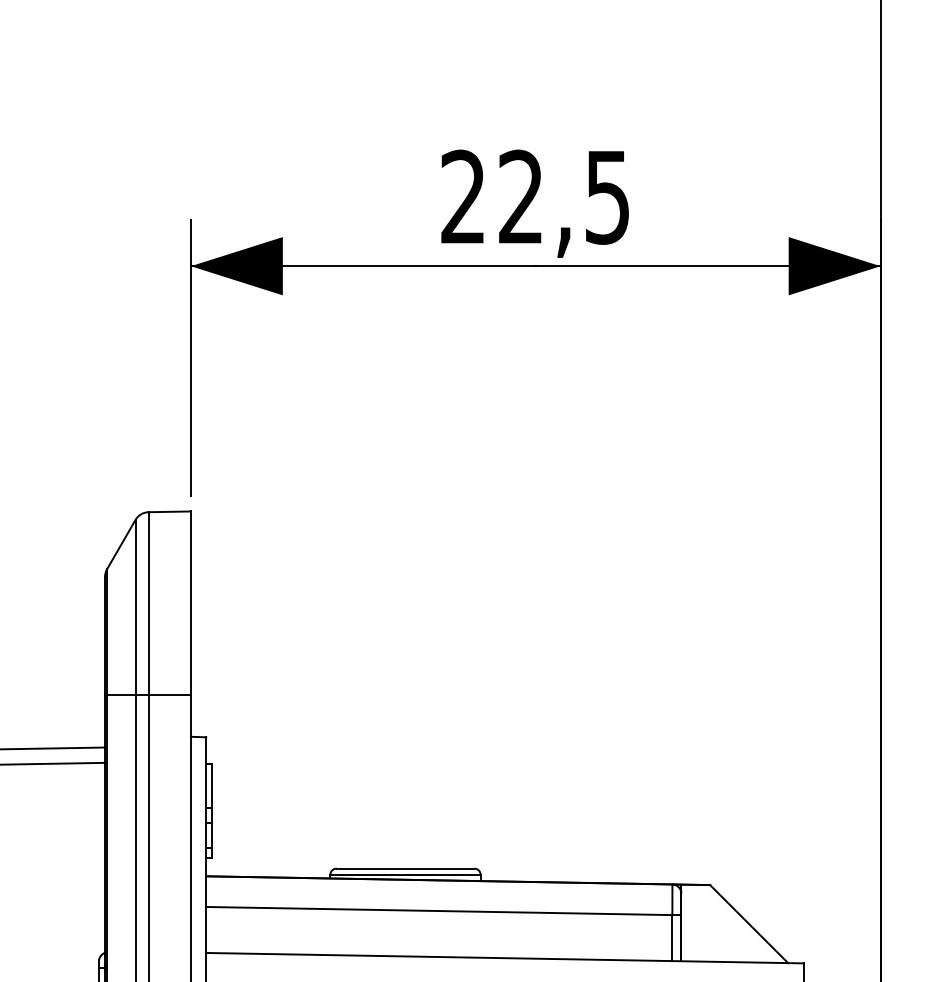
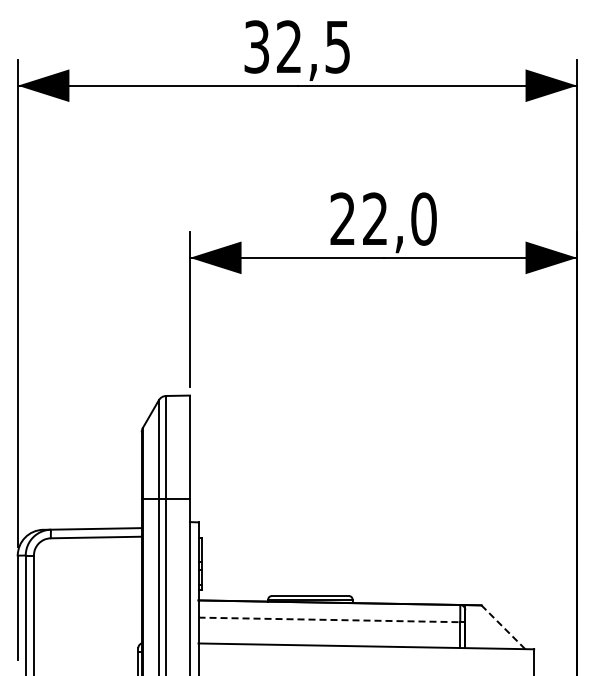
text: (606, 196) -> (423, 218), 22,5 -> 22,0
line: (439, 910) -> (329, 619), solid -> dashed
line: (749, 924) -> (503, 627), solid -> dashed

